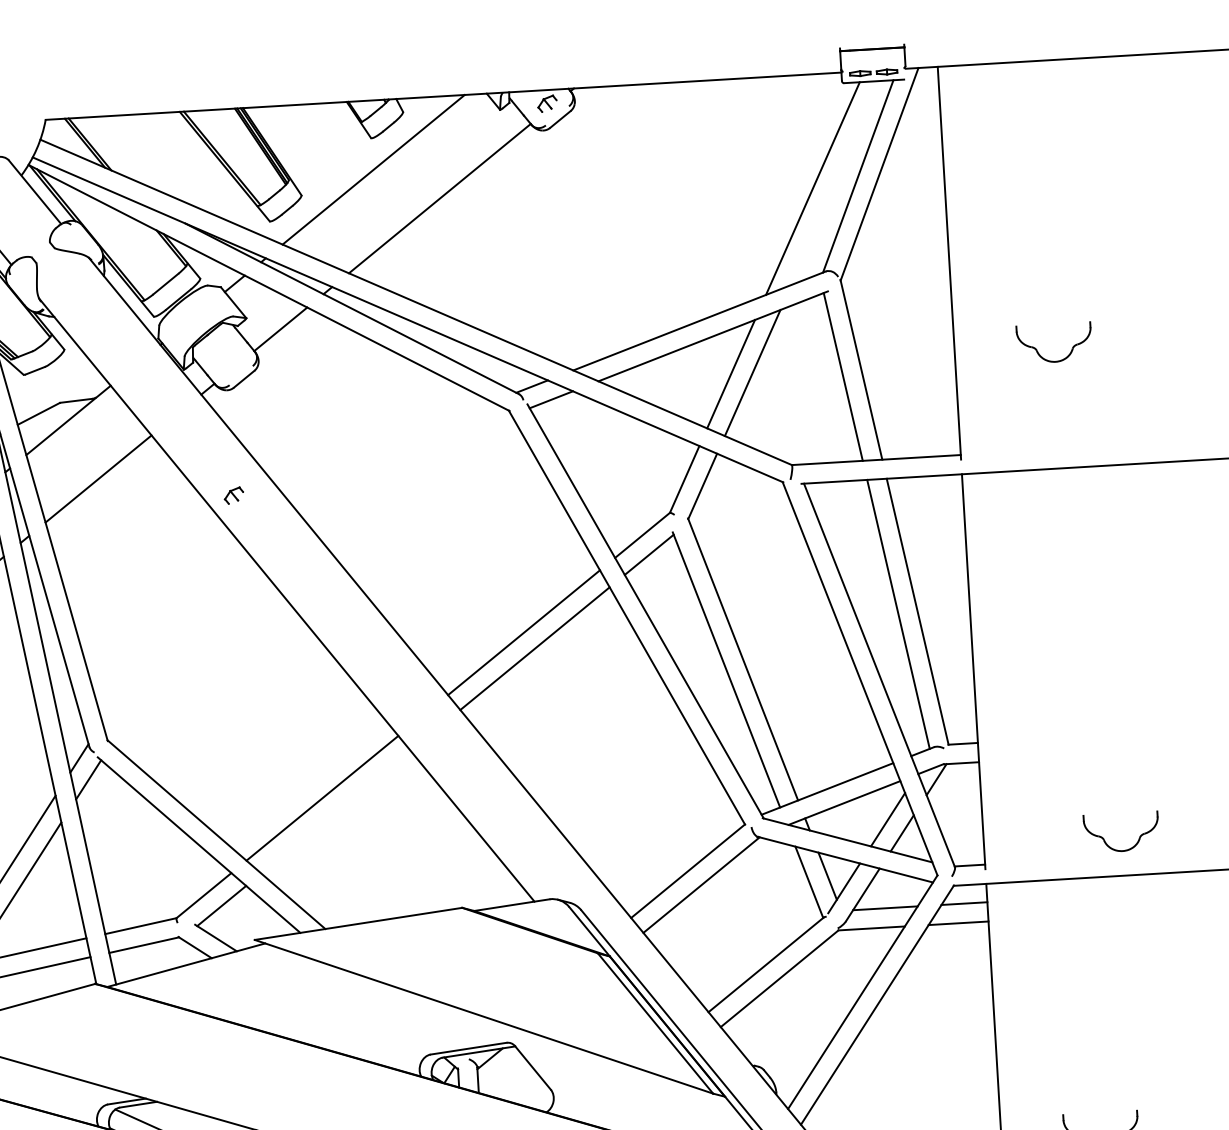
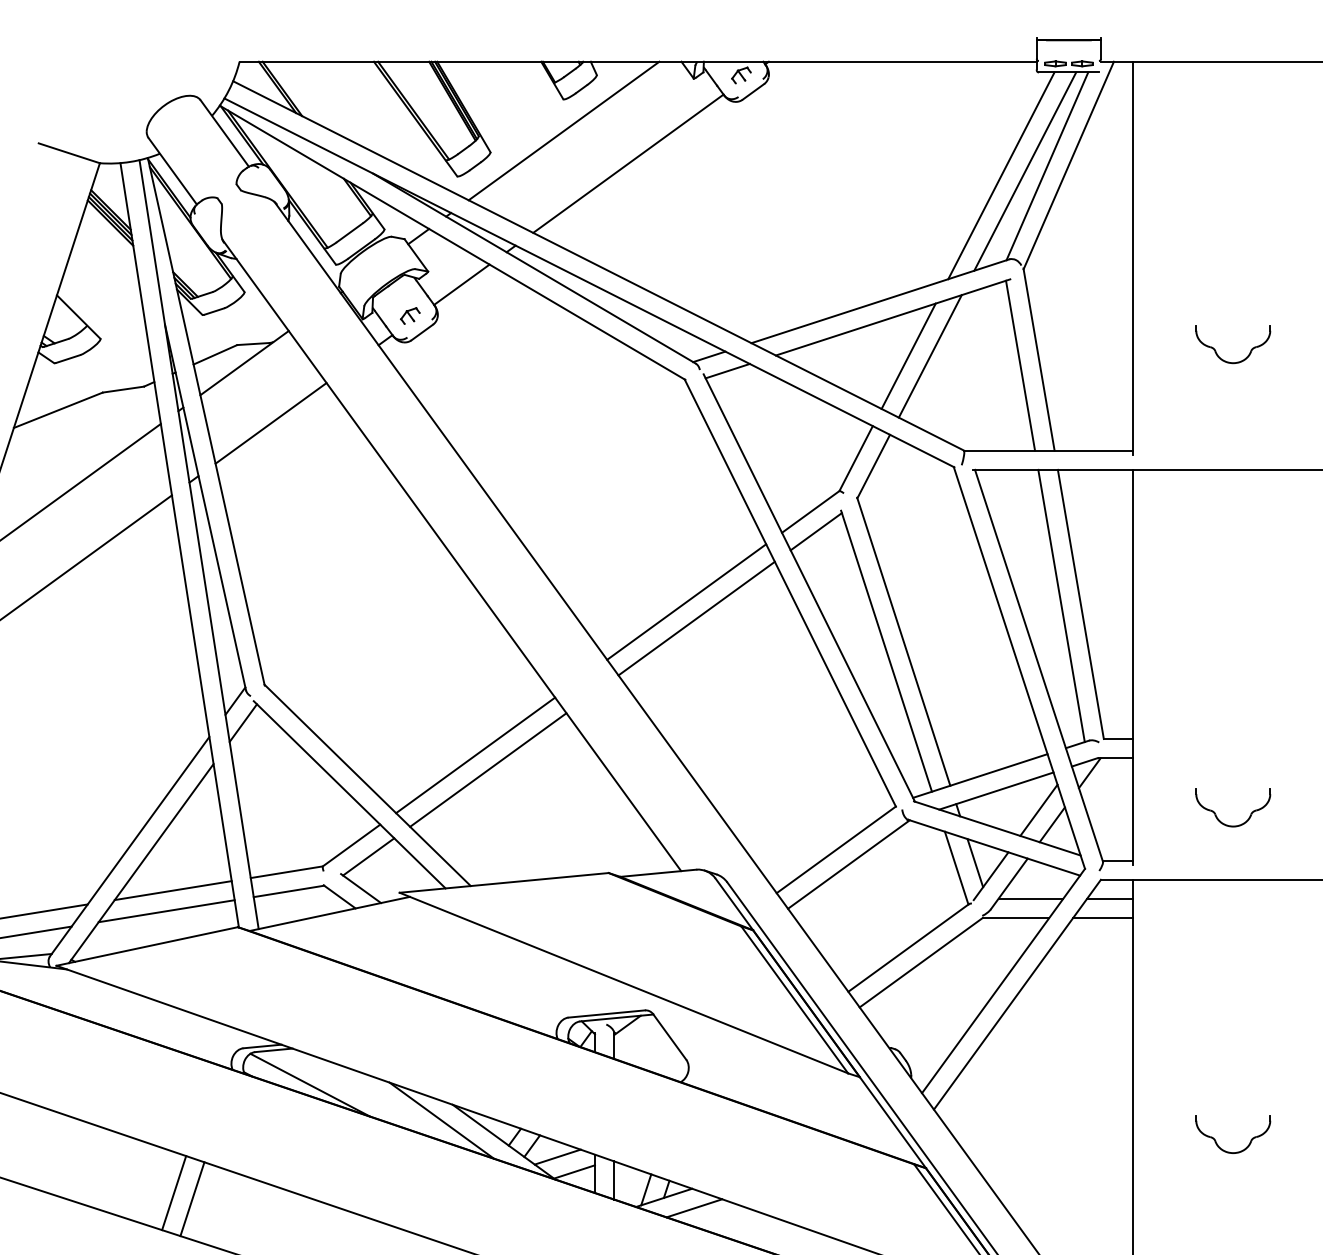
line: (836, 182) -> (1025, 171), added
part: (234, 495) -> (410, 315), moved
line: (336, 811) -> (488, 769), added
part: (1138, 839) -> (1249, 815), moved

